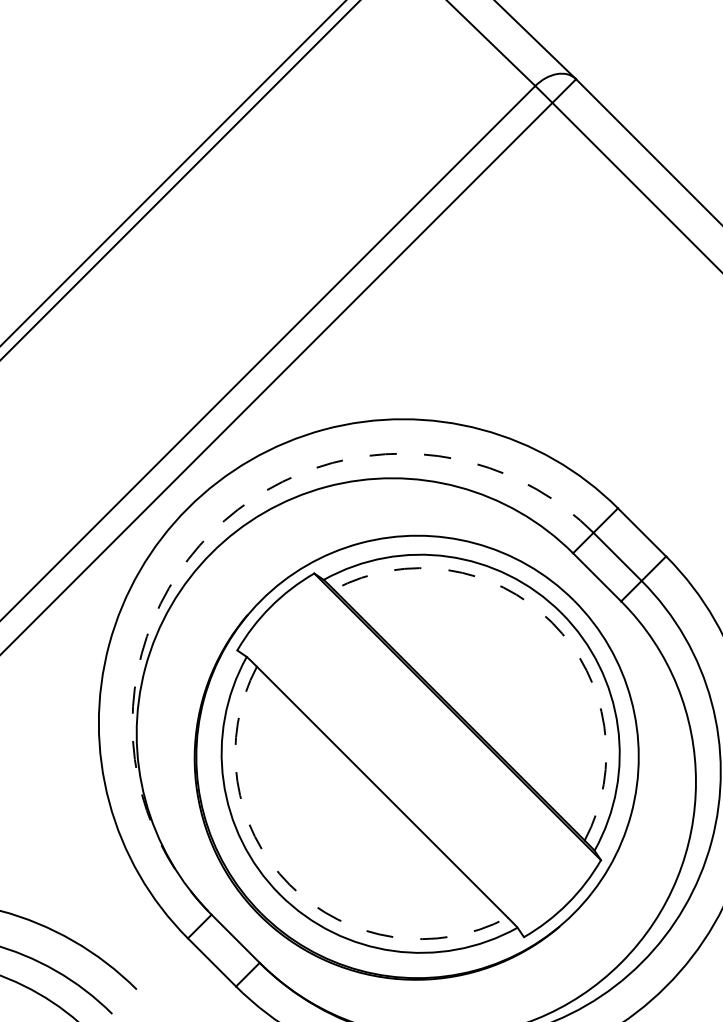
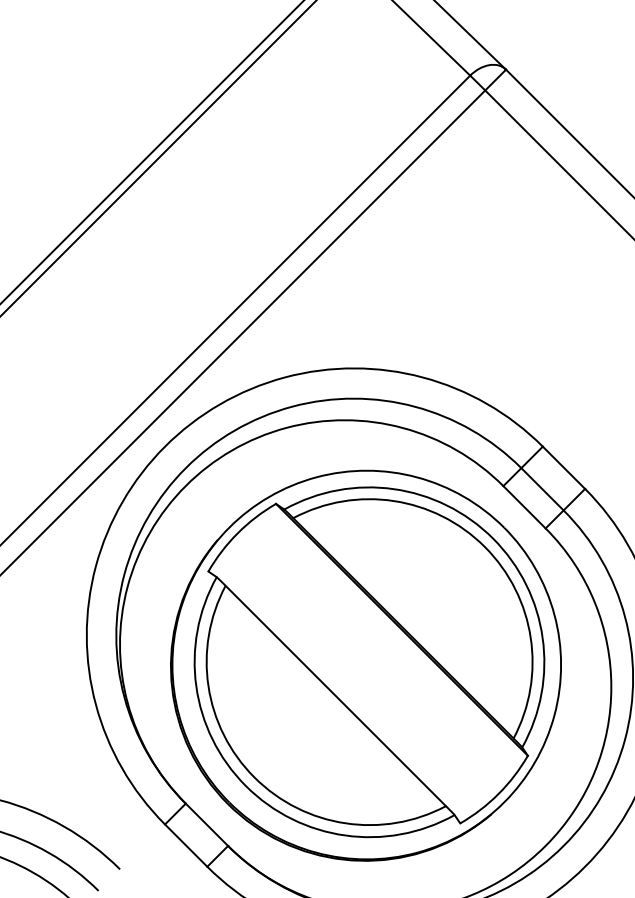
arc: (211, 533) -> (185, 468), dashed -> solid
arc: (551, 621) -> (484, 546), dashed -> solid
arc: (289, 884) -> (254, 777), dashed -> solid

